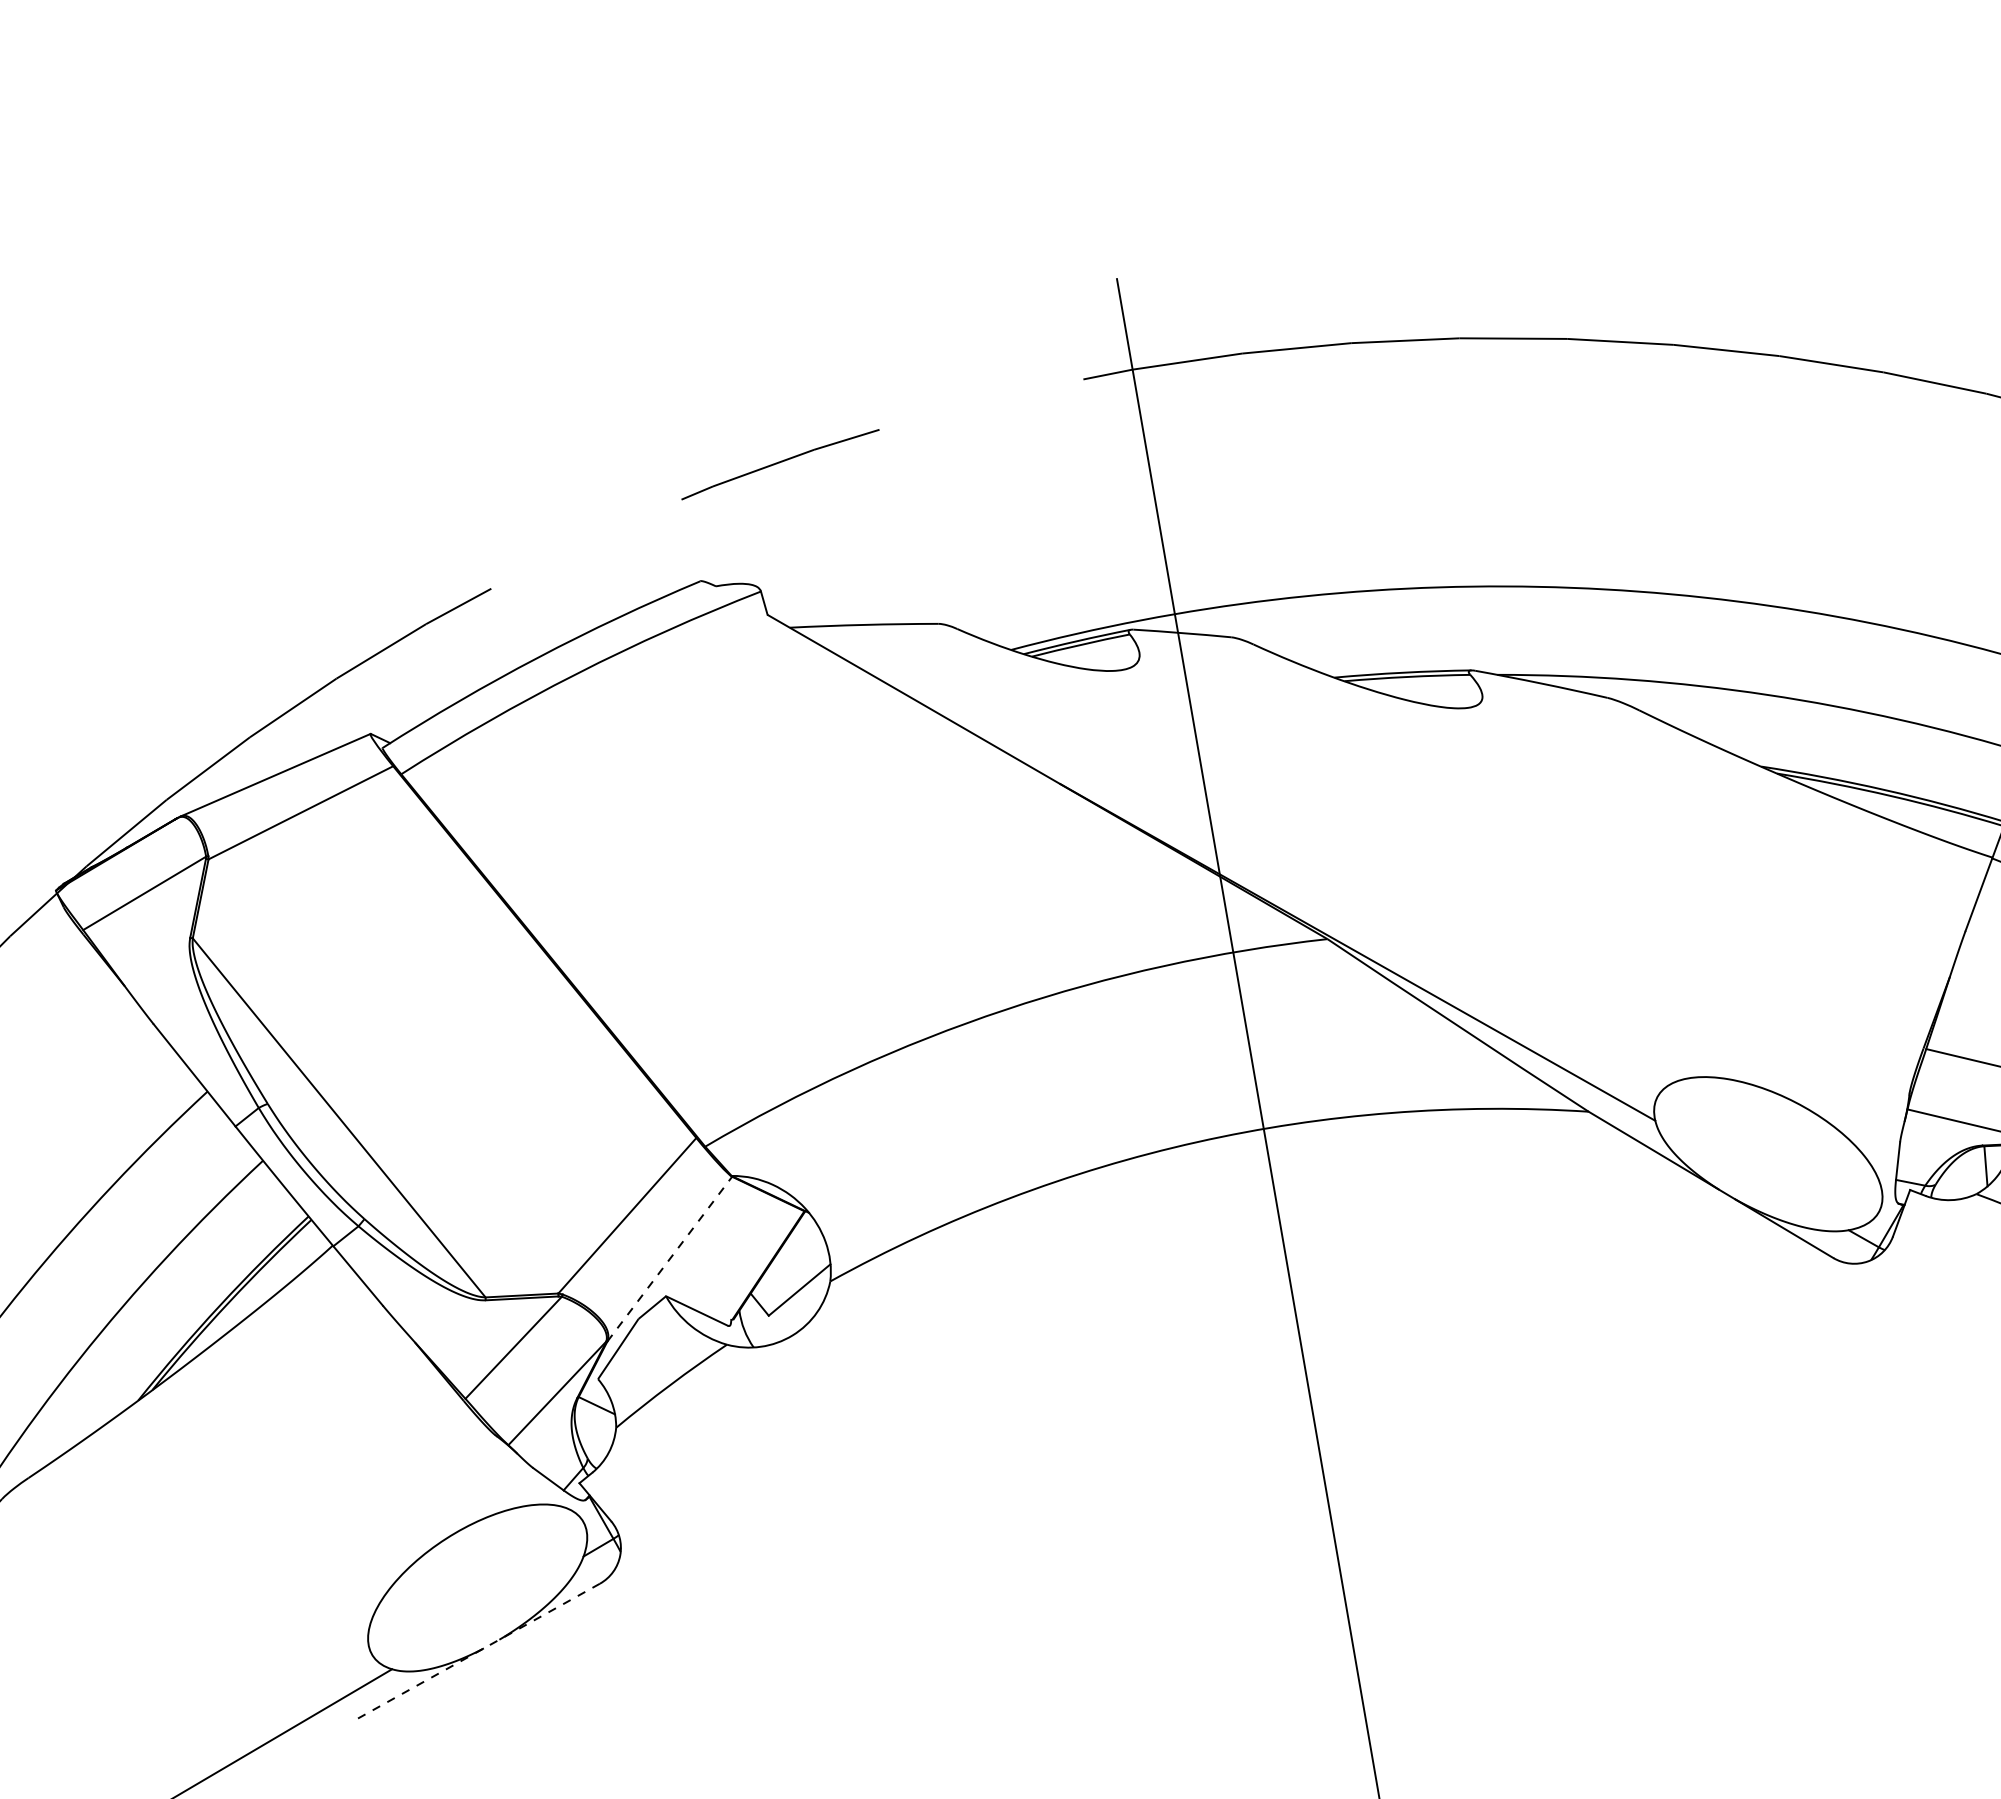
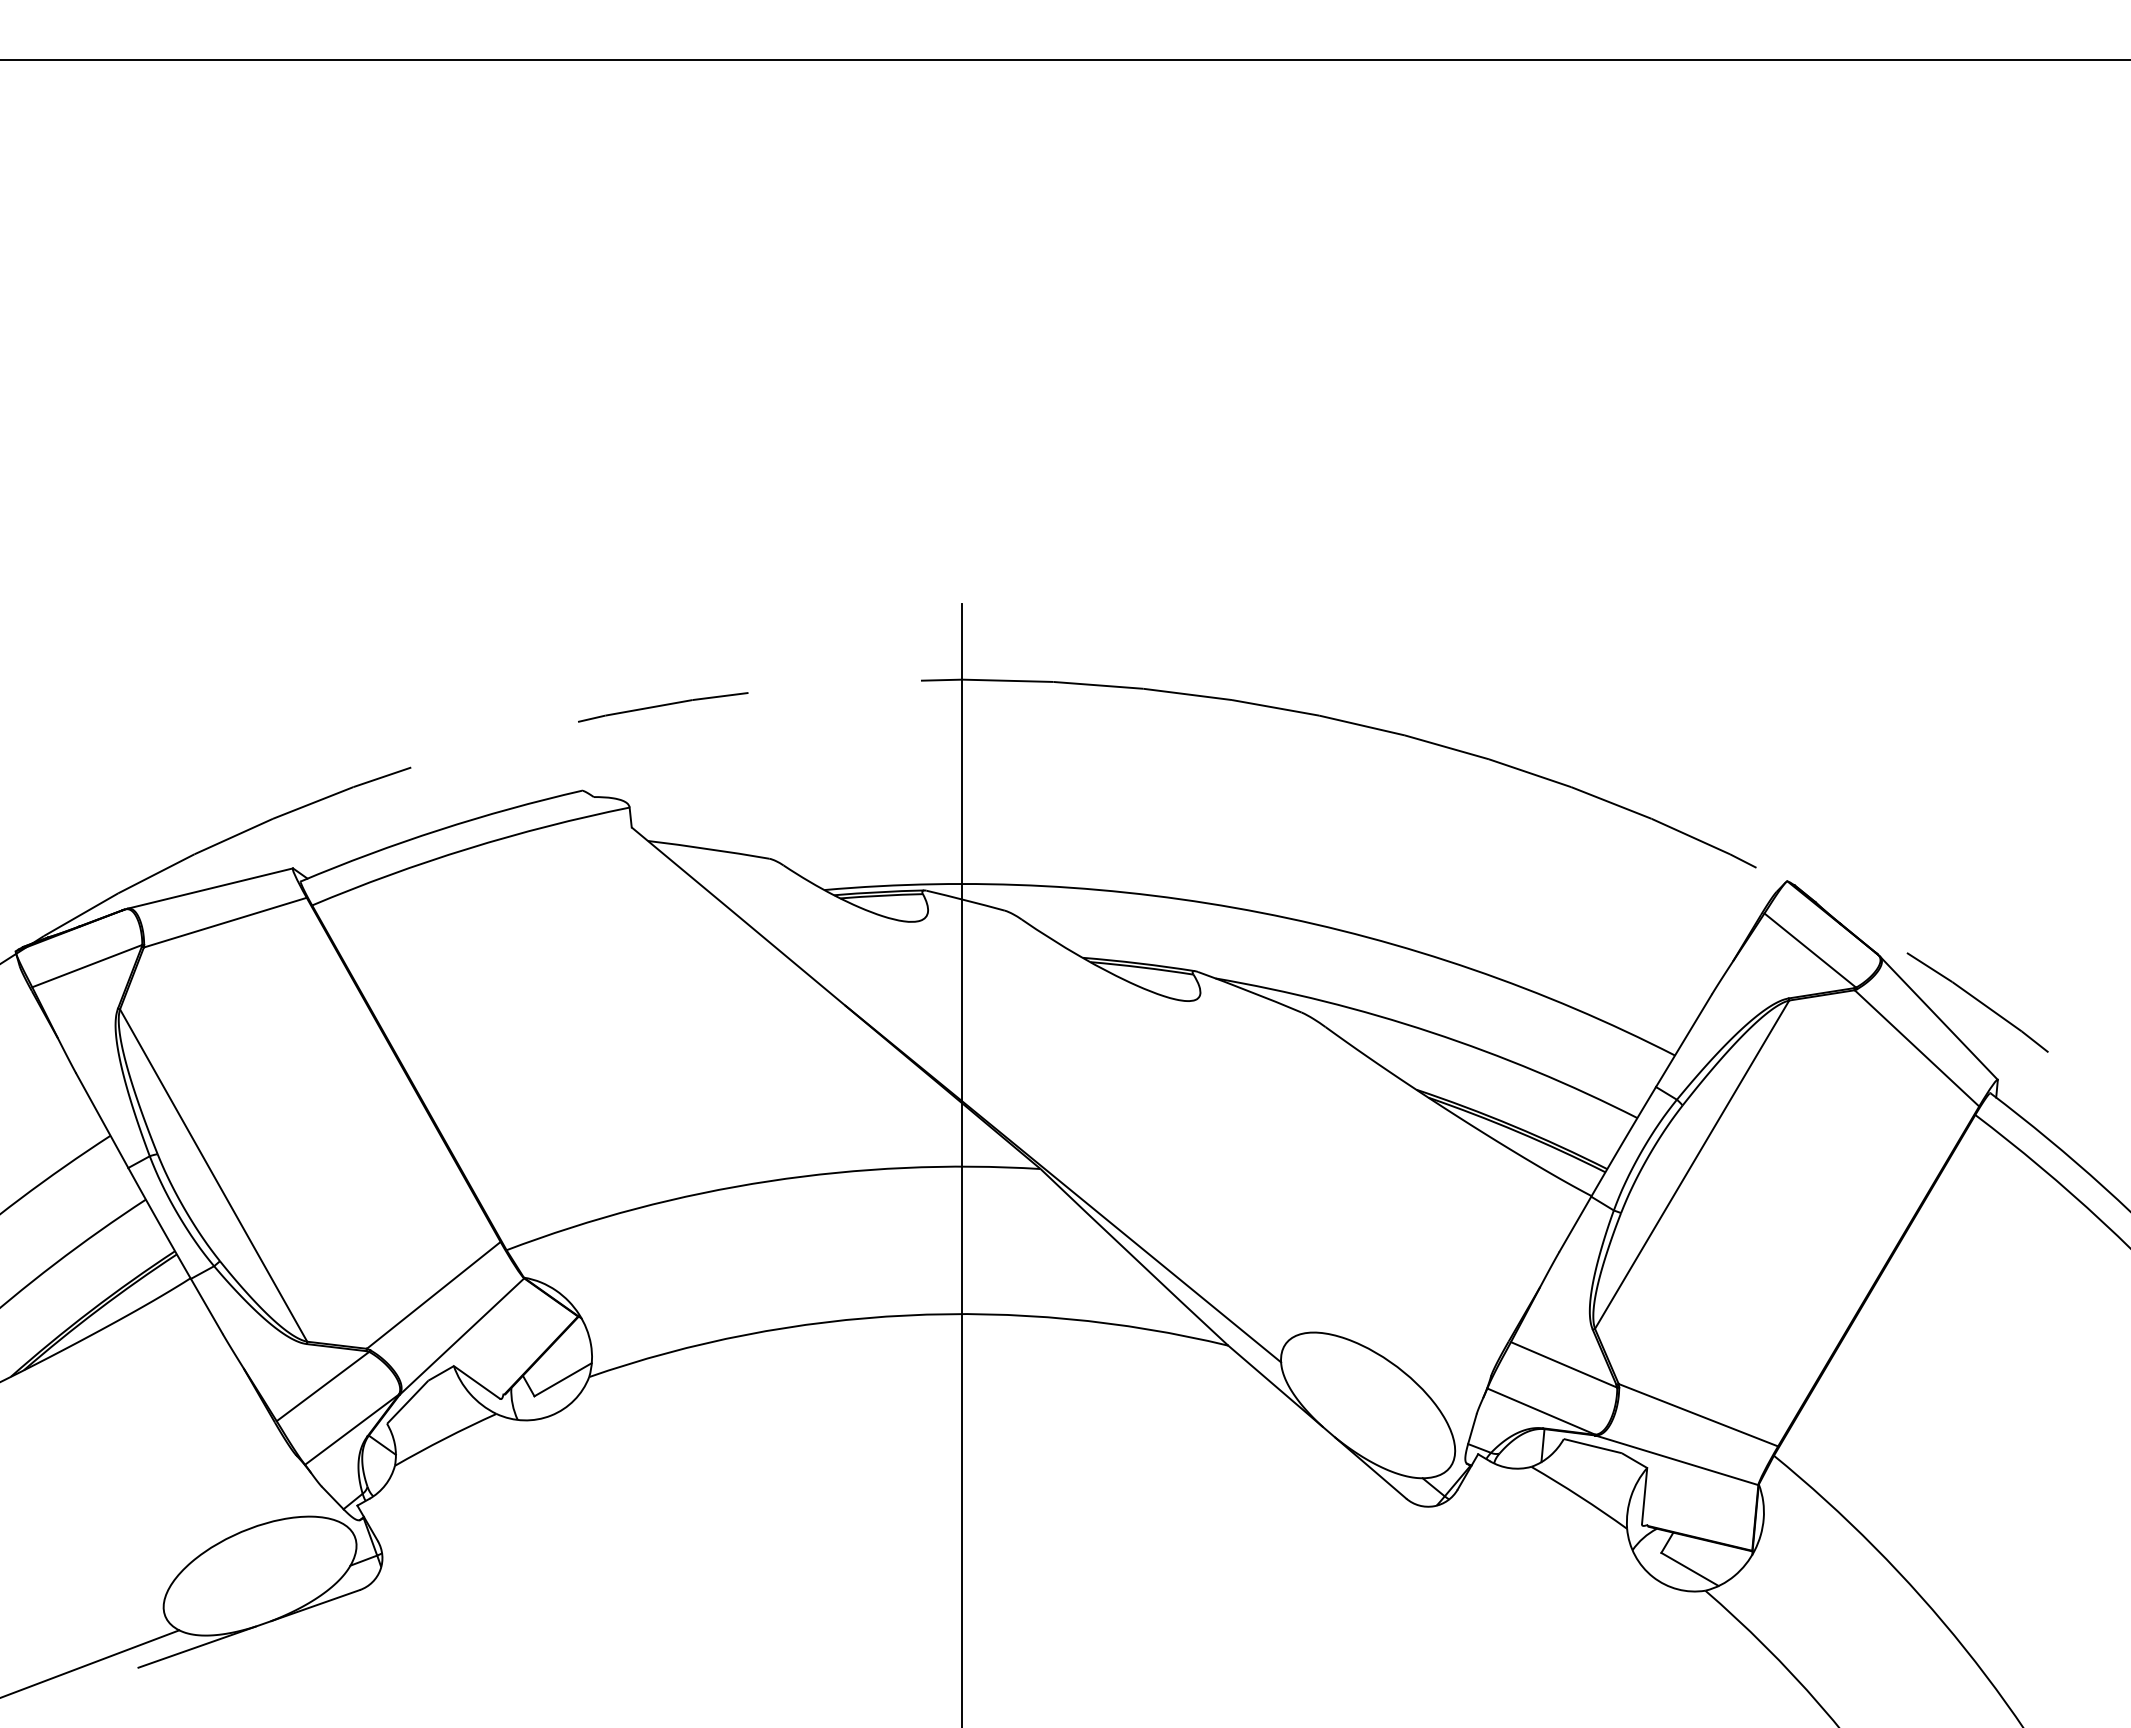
line: (670, 1259) -> (462, 1336), dashed -> solid
line: (474, 1653) -> (248, 1629), dashed -> solid

